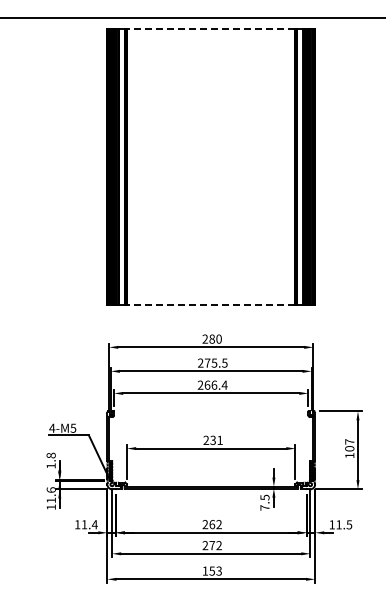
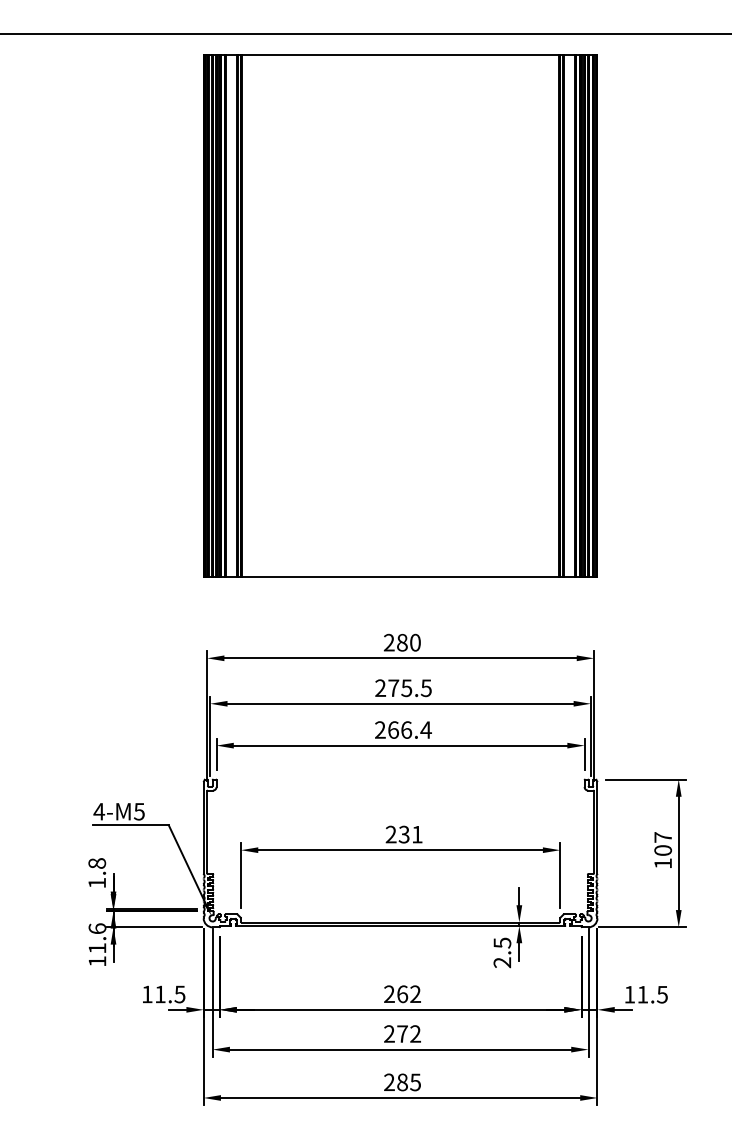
line: (211, 29) -> (401, 55), dashed -> solid
line: (211, 304) -> (401, 577), dashed -> solid
text: (264, 507) -> (501, 961), 7.5 -> 2.5
text: (94, 524) -> (179, 994), 11.4 -> 11.5
text: (211, 570) -> (401, 1081), 153 -> 285

